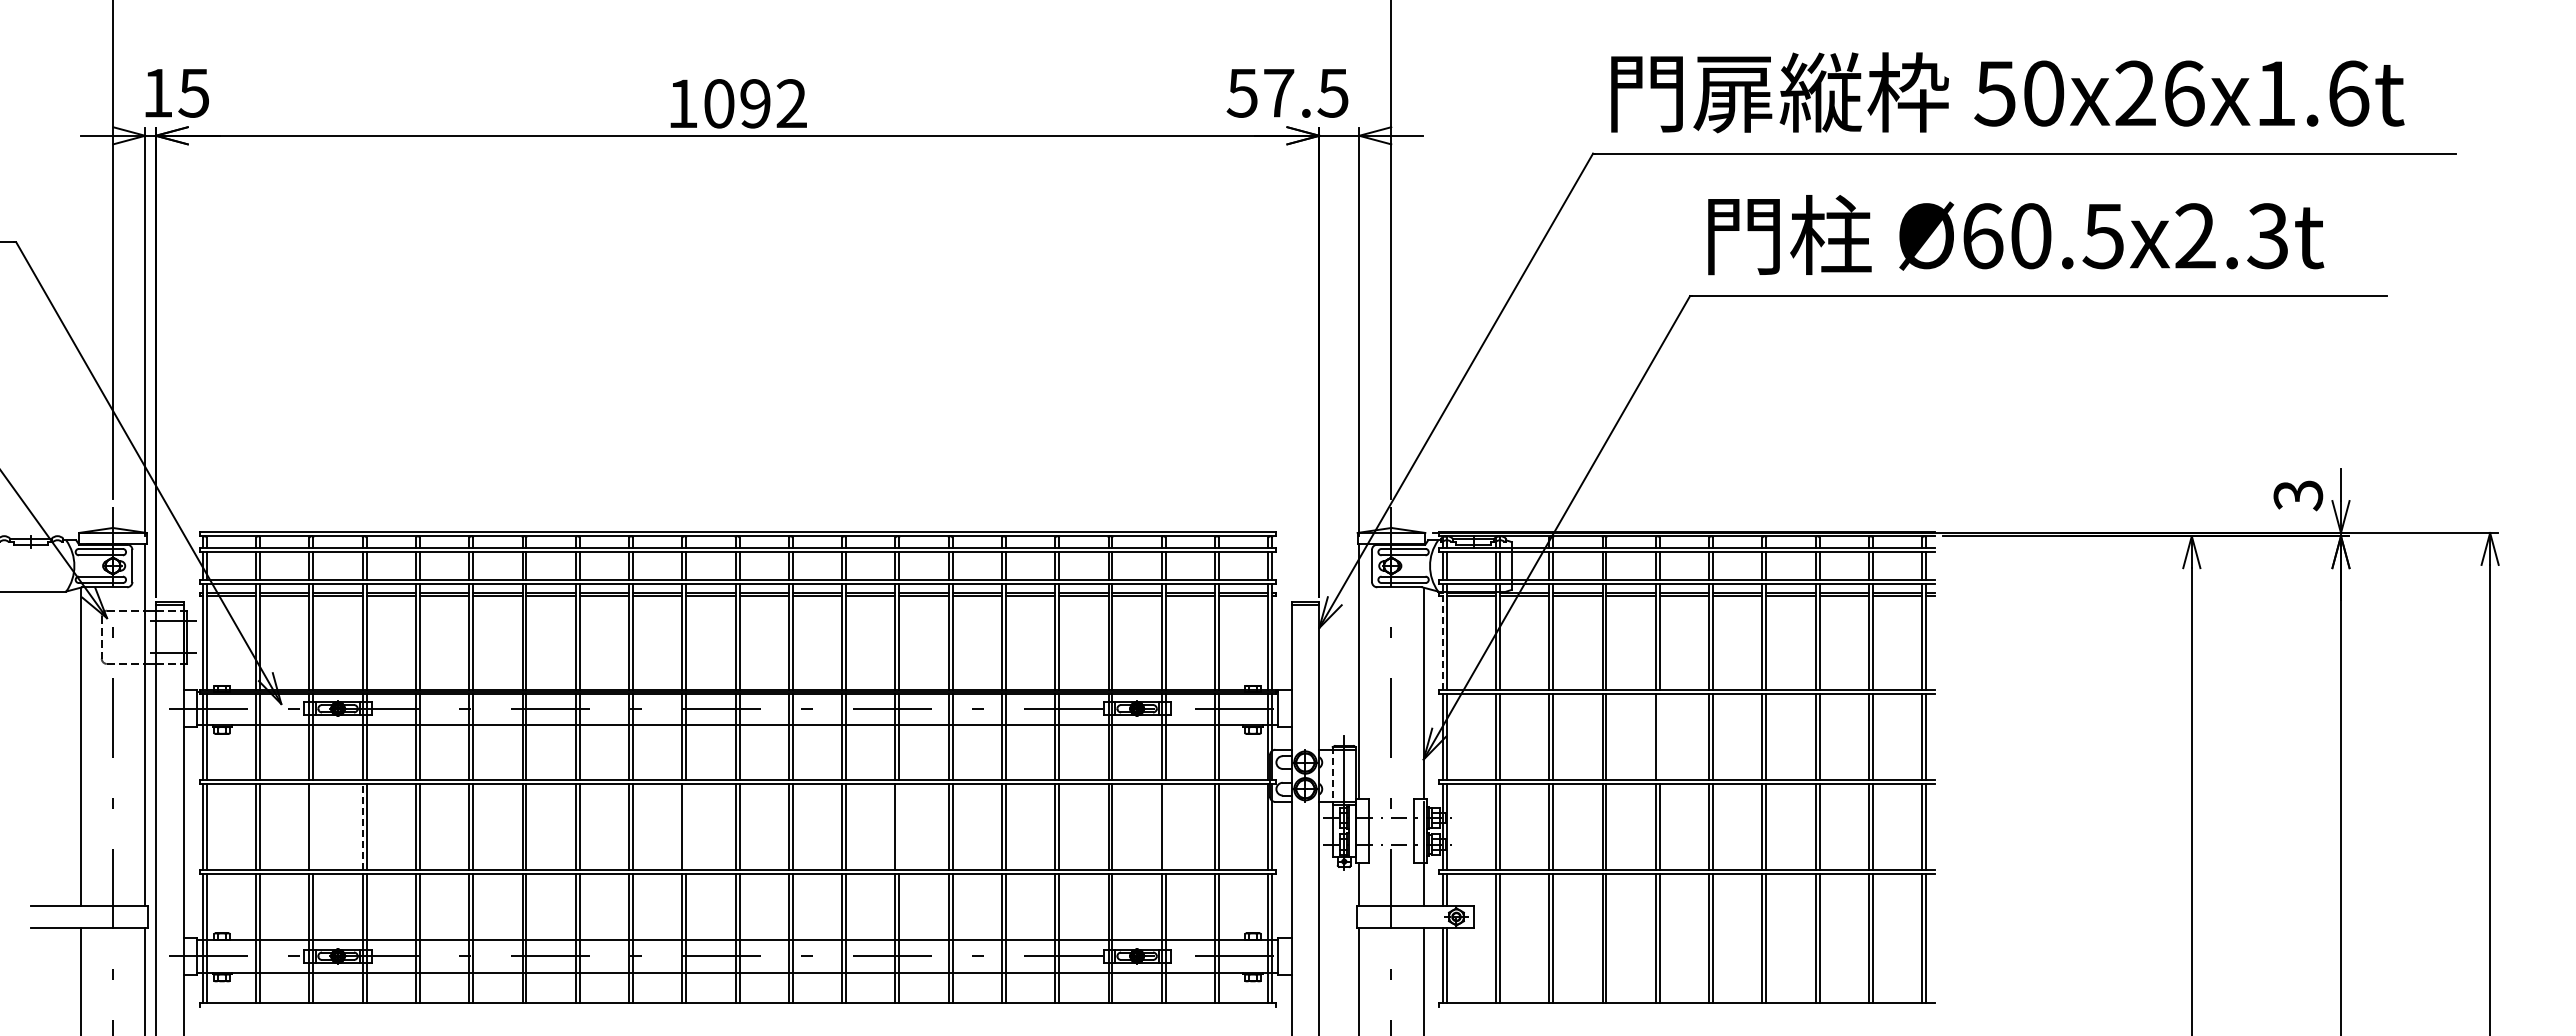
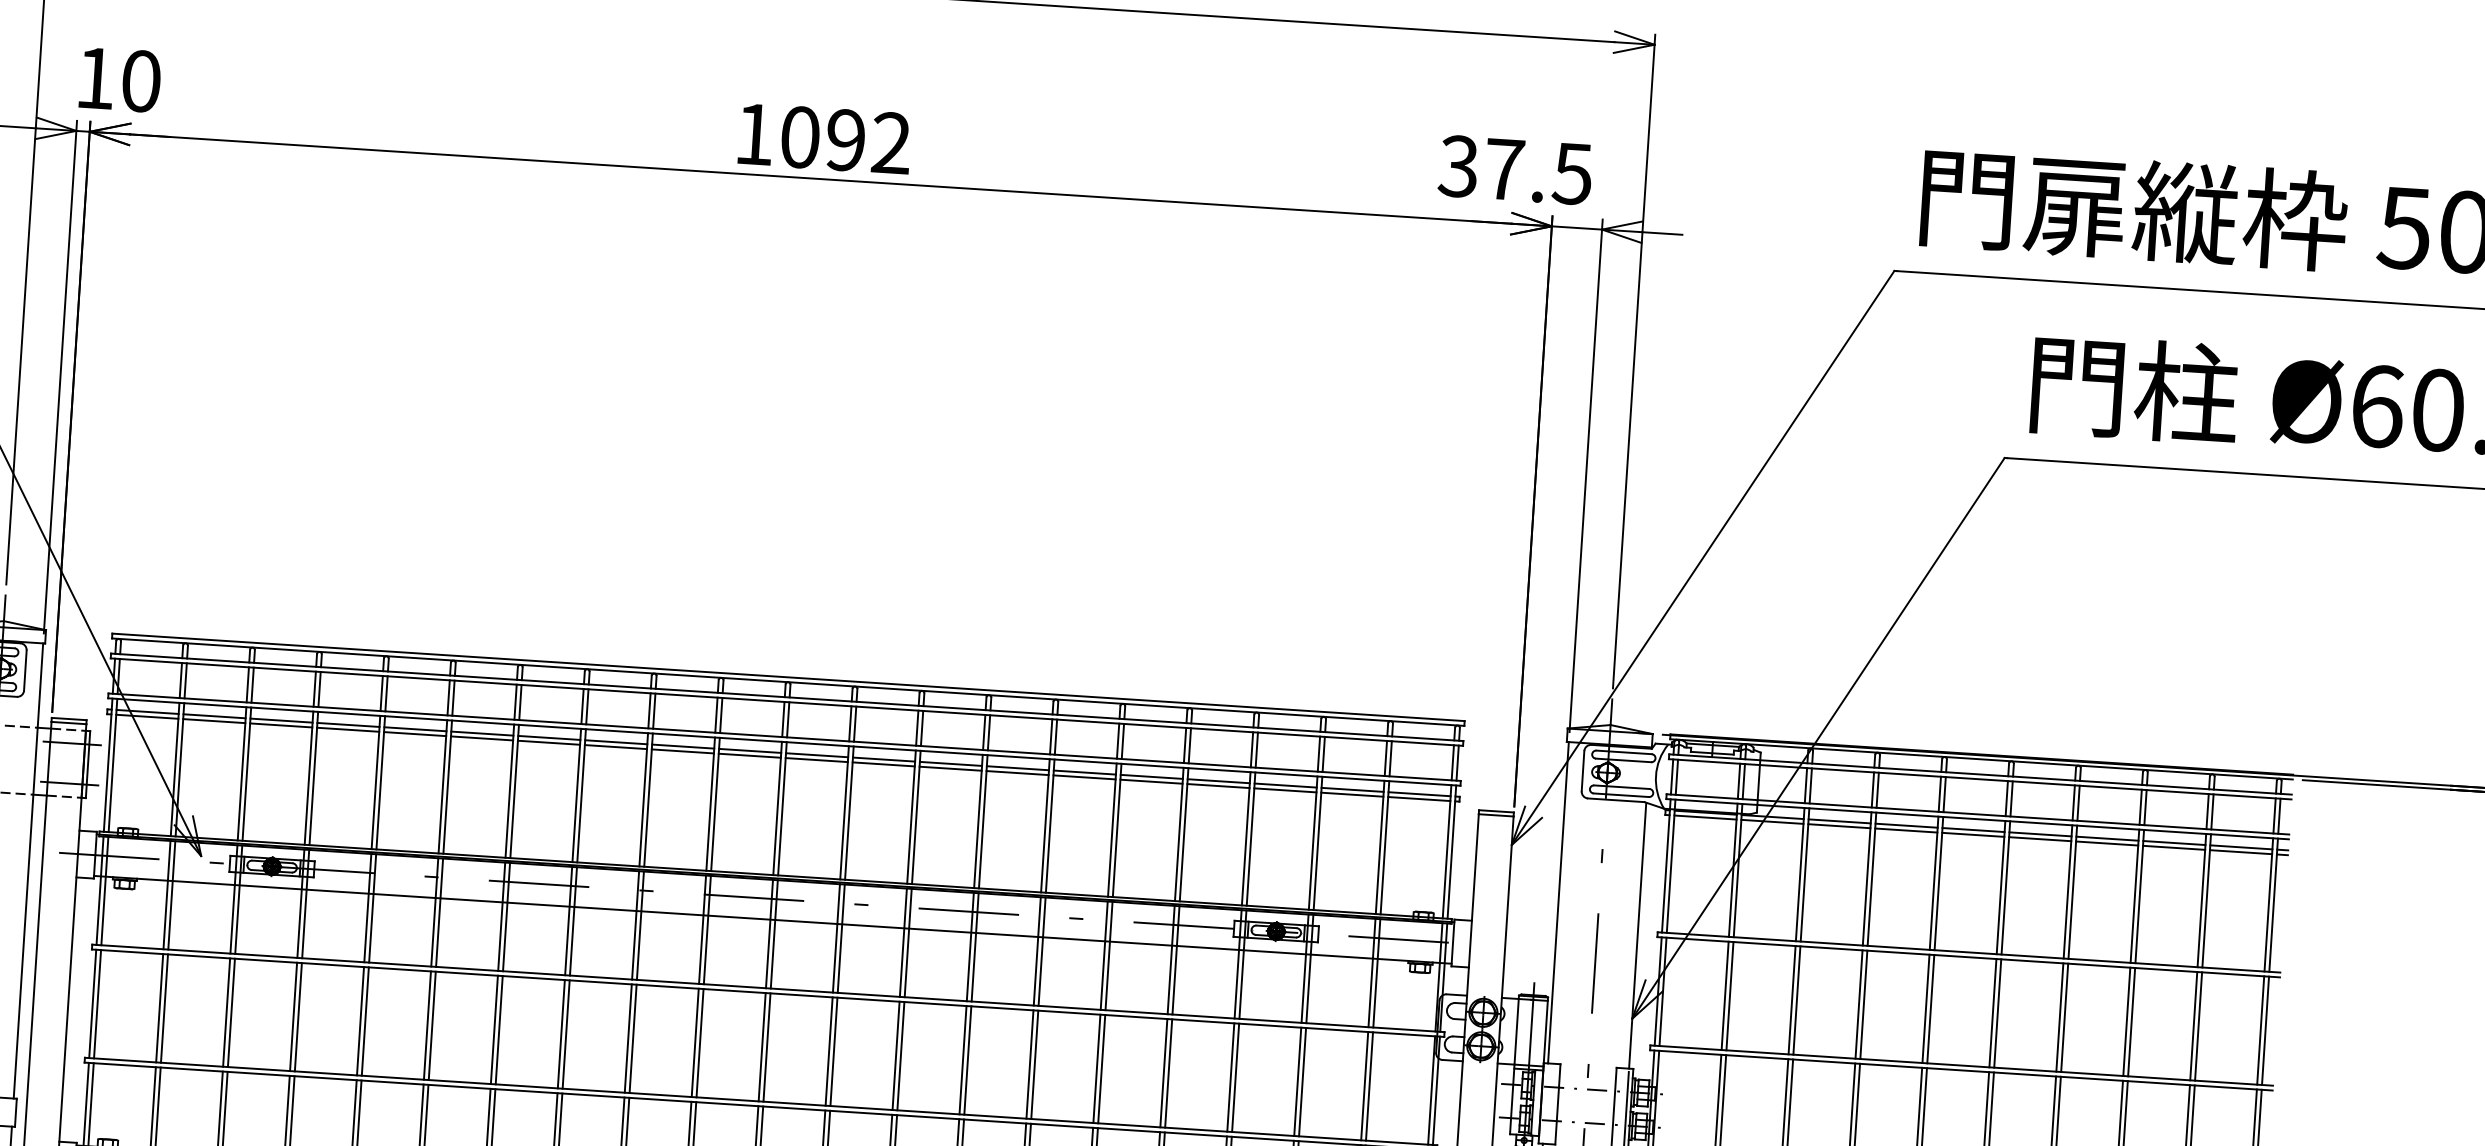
text: (193, 92) -> (140, 80), 15 -> 10
text: (1241, 92) -> (1457, 165), 57.5 -> 37.5
line: (1442, 636) -> (1665, 865), dashed -> solid
line: (1659, 736) -> (1930, 1008), added
line: (1332, 775) -> (1516, 1031), dashed -> solid
line: (313, 826) -> (231, 1012), added
line: (362, 826) -> (293, 1016), dashed -> solid
line: (686, 826) -> (700, 1042), added
line: (899, 826) -> (968, 1060), added
line: (1165, 826) -> (1302, 1081), added

